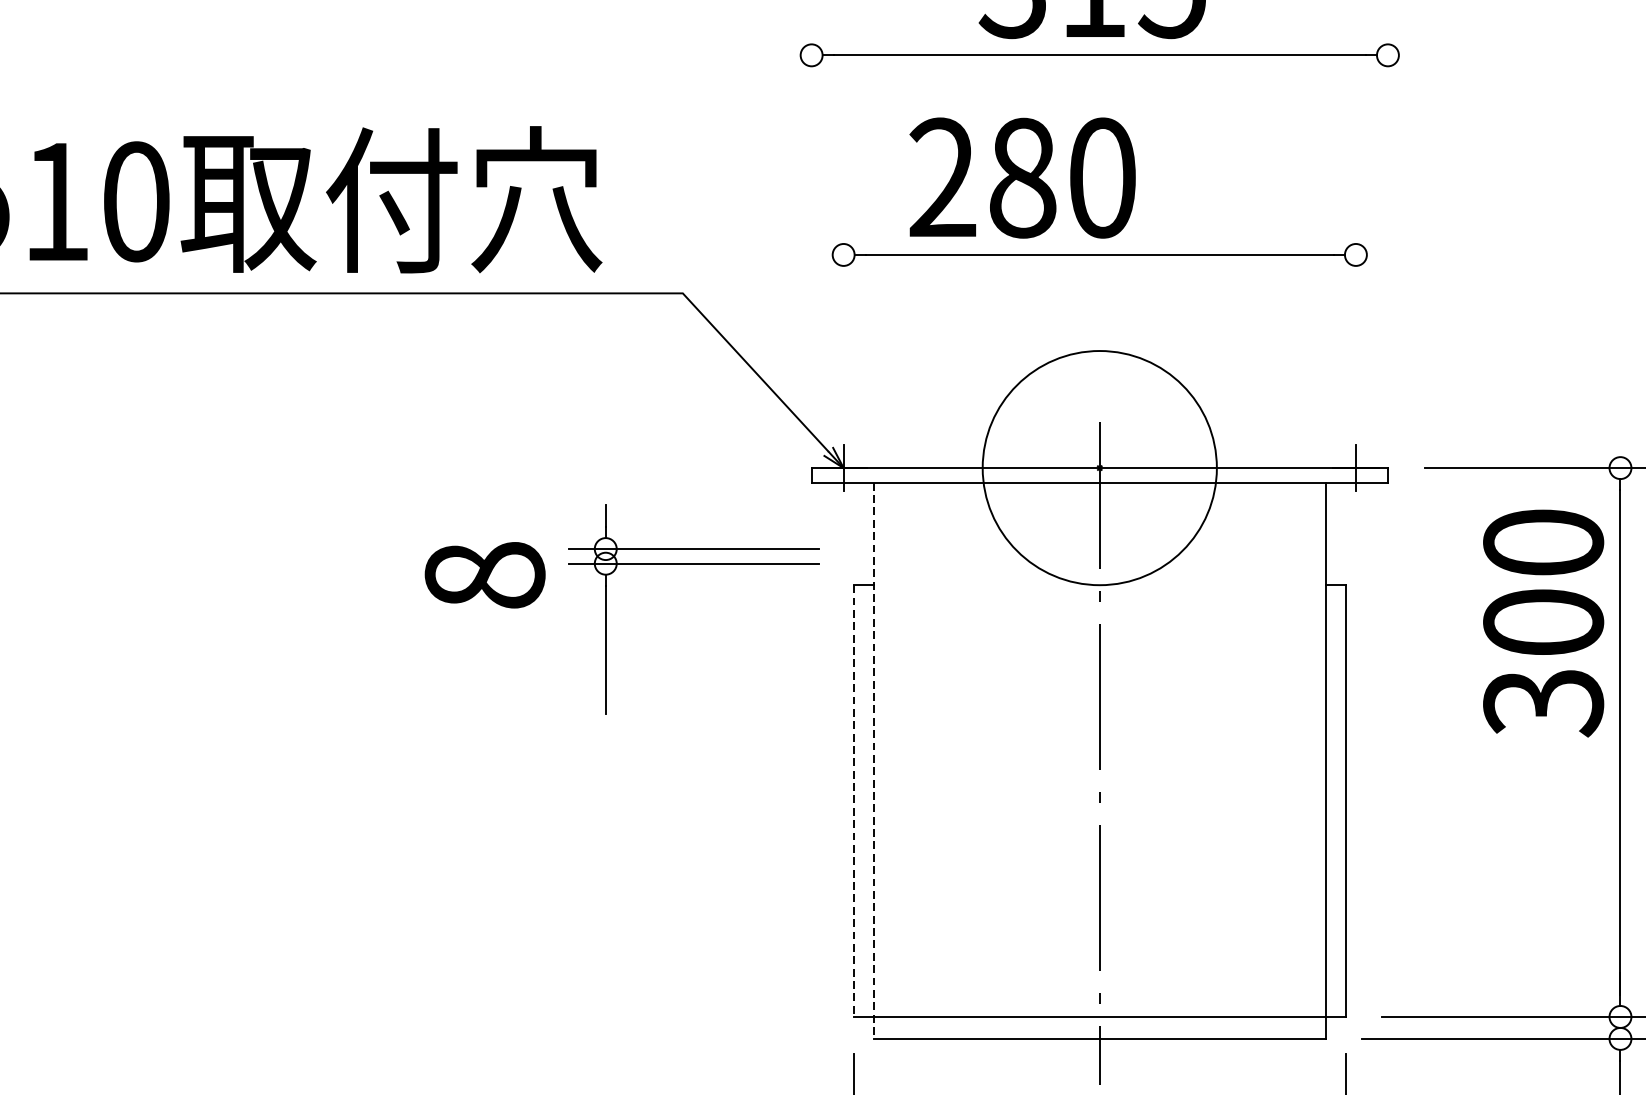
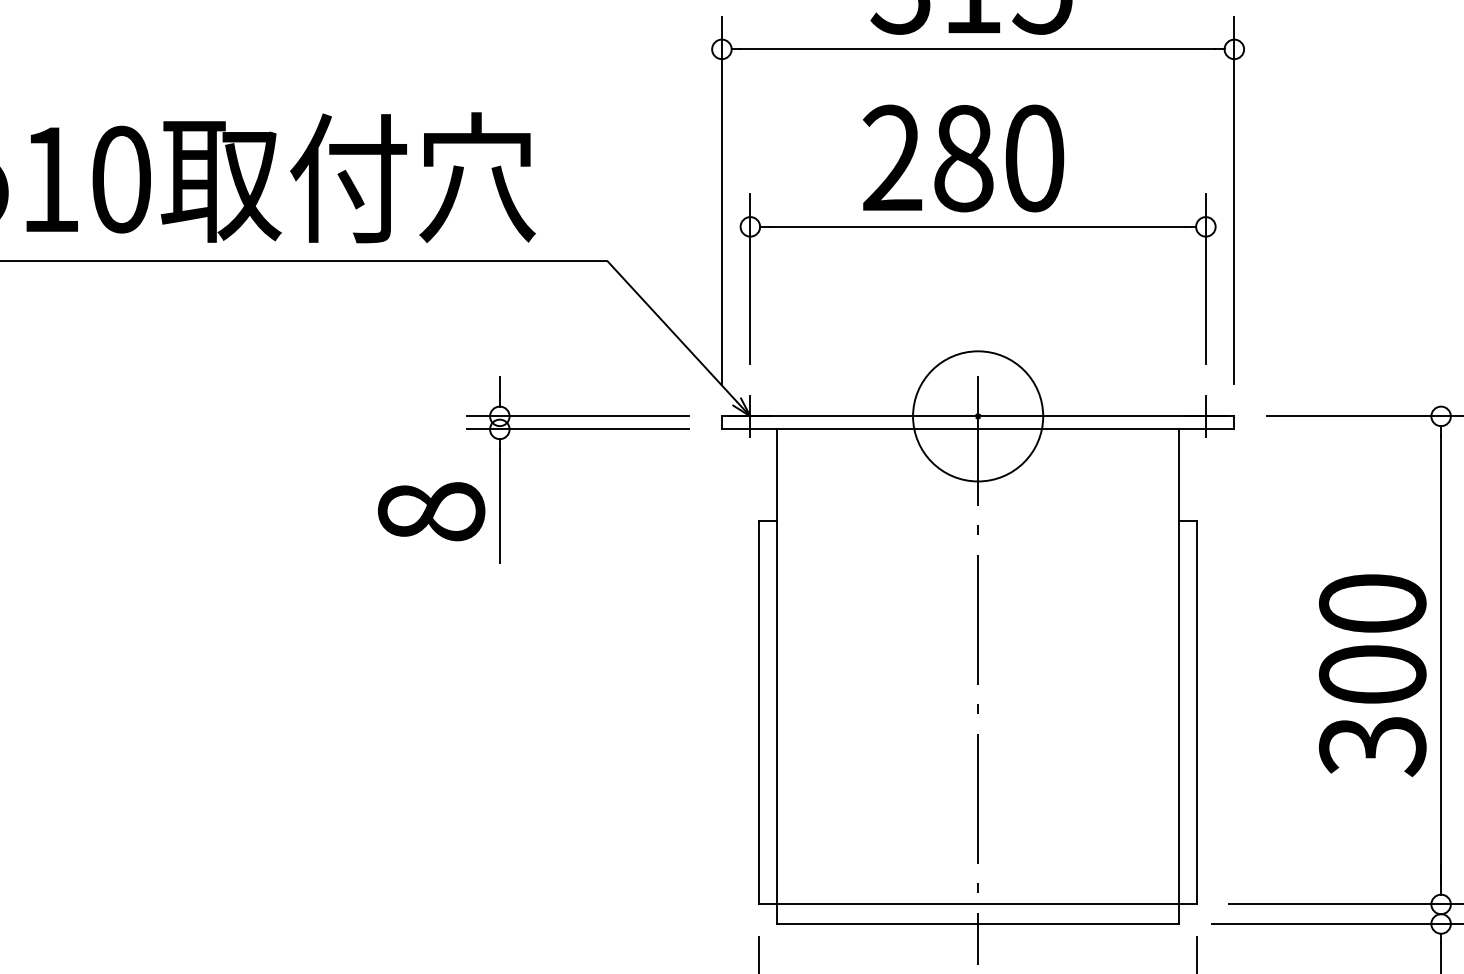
text: (1022, 178) -> (963, 158), moved
line: (811, 224) -> (721, 199), added
line: (1388, 224) -> (1234, 199), added
line: (843, 313) -> (750, 278), added
line: (1355, 313) -> (1205, 278), added
circle: (1100, 468) -> (978, 416), size x0.62
part: (693, 563) -> (577, 429), moved
text: (1543, 623) -> (1372, 675), moved
line: (874, 761) -> (777, 677), dashed -> solid
line: (853, 801) -> (759, 712), dashed -> solid

